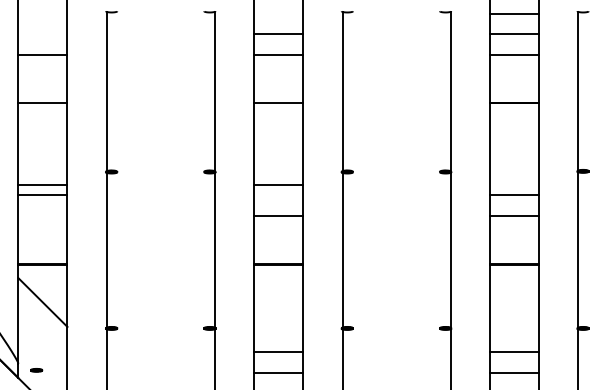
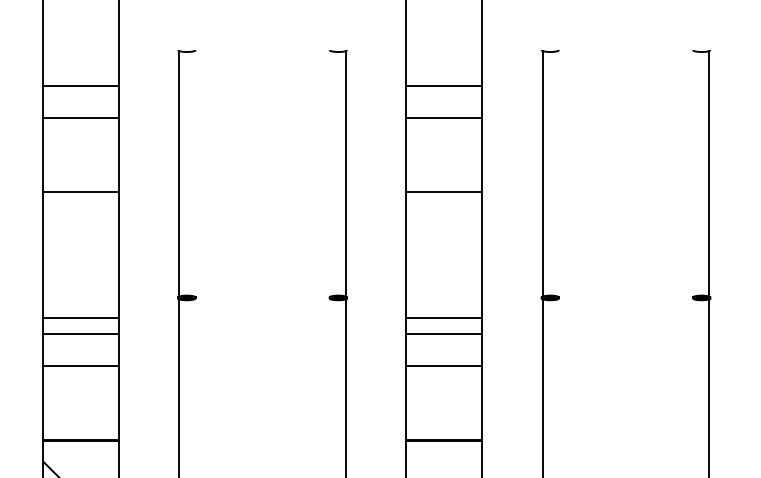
line: (42, 34) -> (80, 85), added
line: (278, 195) -> (444, 334), added
line: (42, 216) -> (80, 366), added

